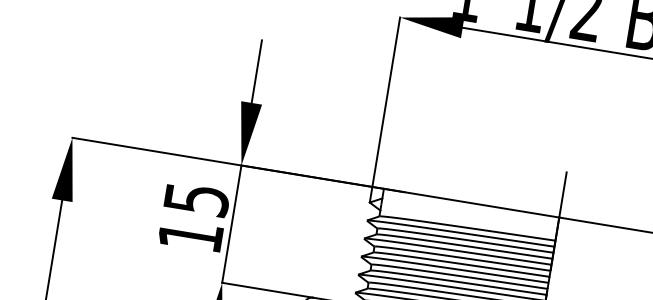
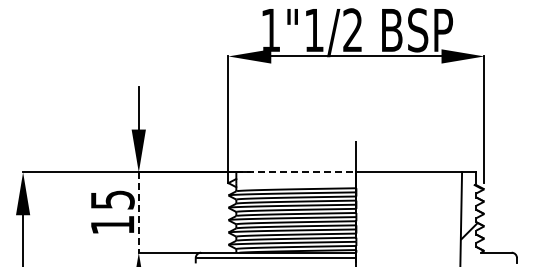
line: (471, 203) -> (296, 172), solid -> dashed
line: (231, 225) -> (138, 213), solid -> dashed

